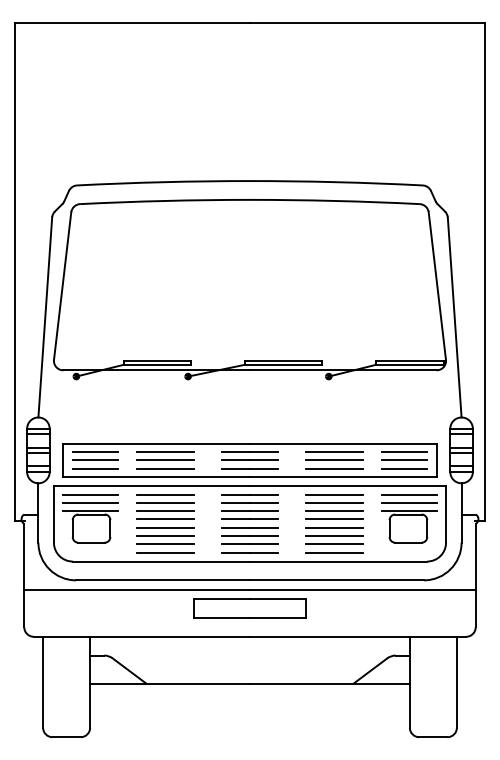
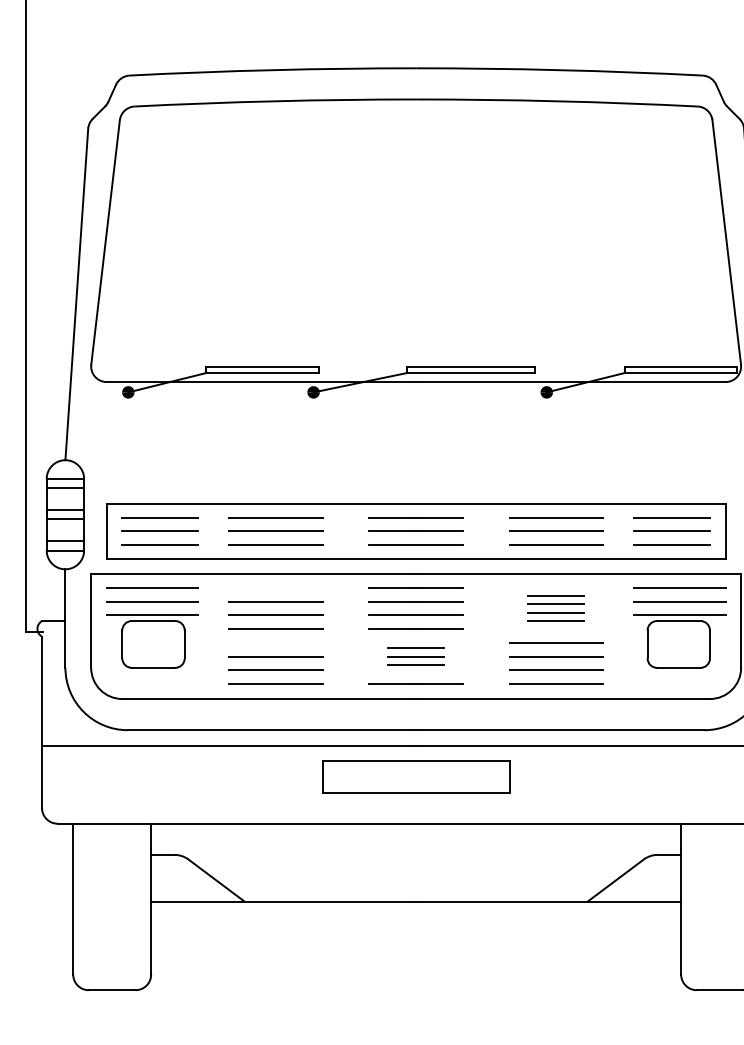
line: (165, 494) -> (276, 587), removed
part: (334, 506) -> (556, 607), size x0.6
line: (165, 527) -> (276, 642), removed
part: (249, 535) -> (415, 655), size x0.6

